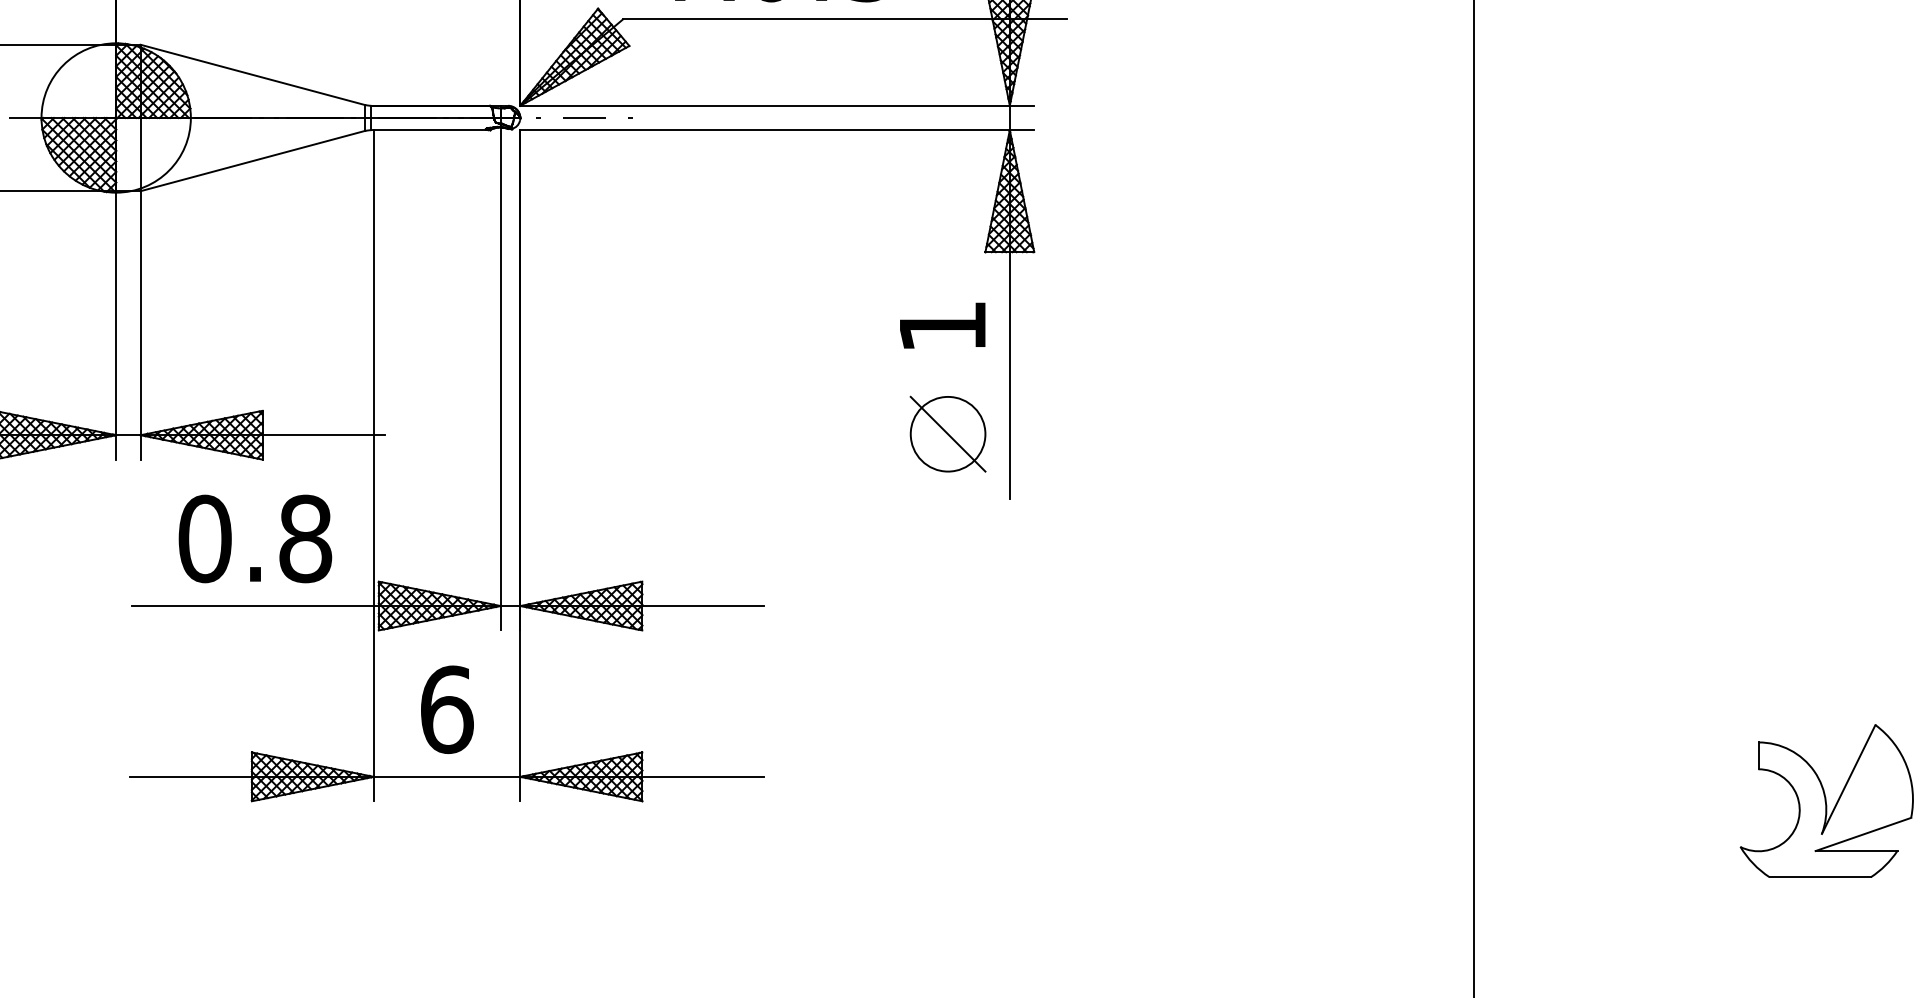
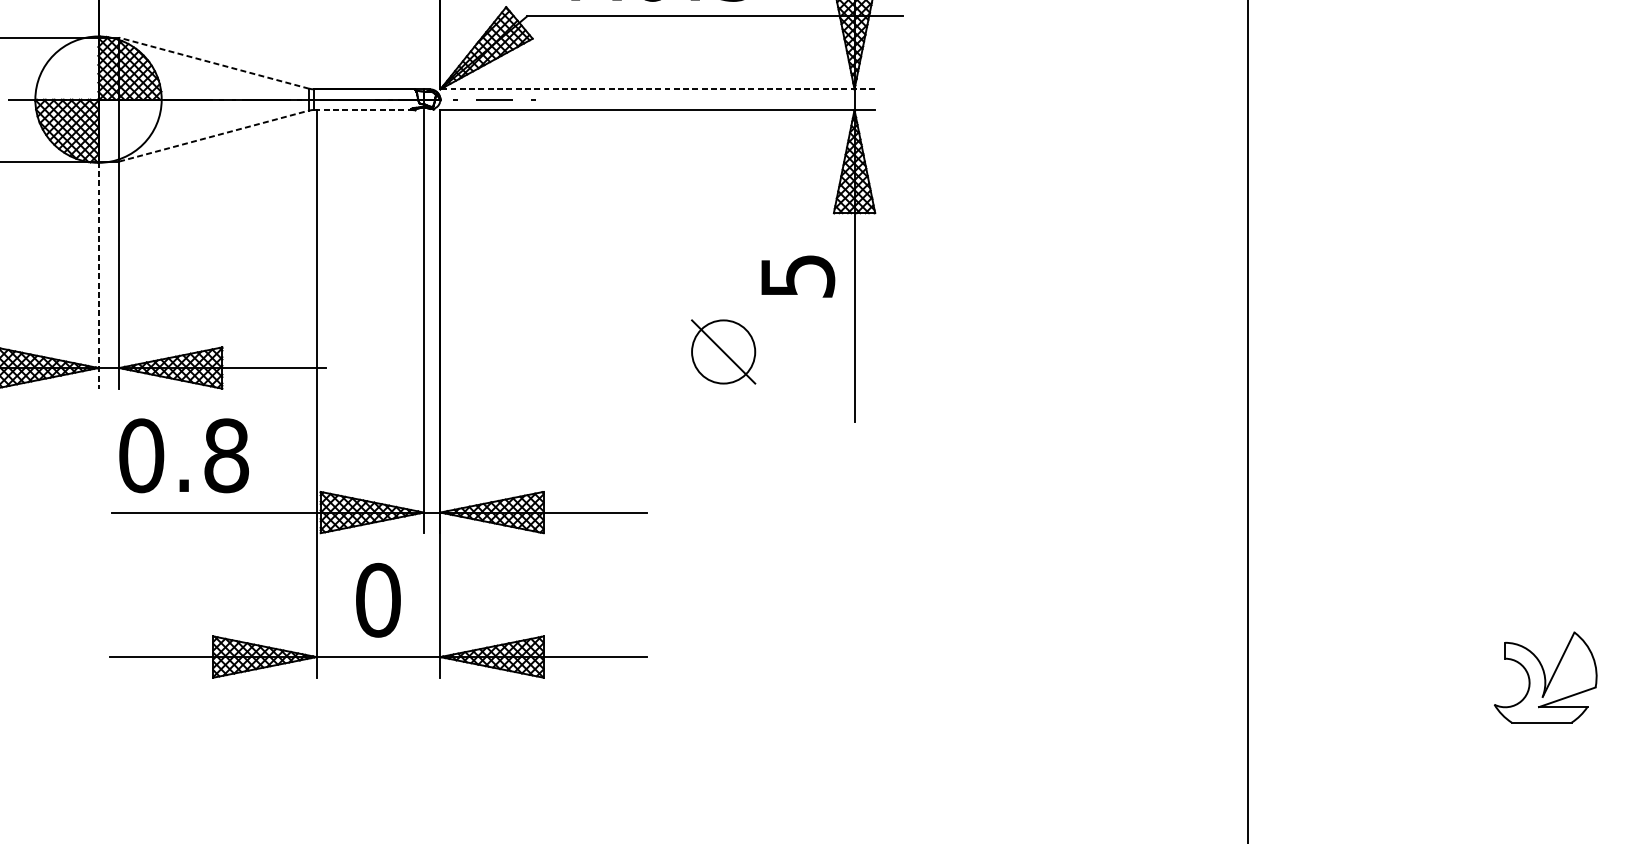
line: (252, 74) -> (213, 62), solid -> dashed
line: (777, 105) -> (657, 89), solid -> dashed
line: (430, 130) -> (364, 110), solid -> dashed
line: (253, 160) -> (214, 135), solid -> dashed
line: (116, 325) -> (98, 275), solid -> dashed
text: (943, 326) -> (798, 276), 1 -> 5
part: (947, 433) -> (723, 351), moved
text: (255, 538) -> (184, 455), moved
text: (446, 709) -> (377, 600), 6 -> 0
part: (1826, 800) -> (1545, 677), size x0.7

